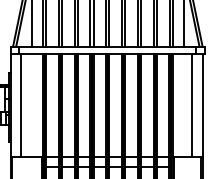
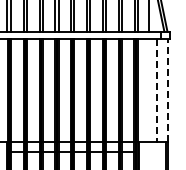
line: (192, 105) -> (157, 90), solid -> dashed
line: (202, 105) -> (167, 90), solid -> dashed

